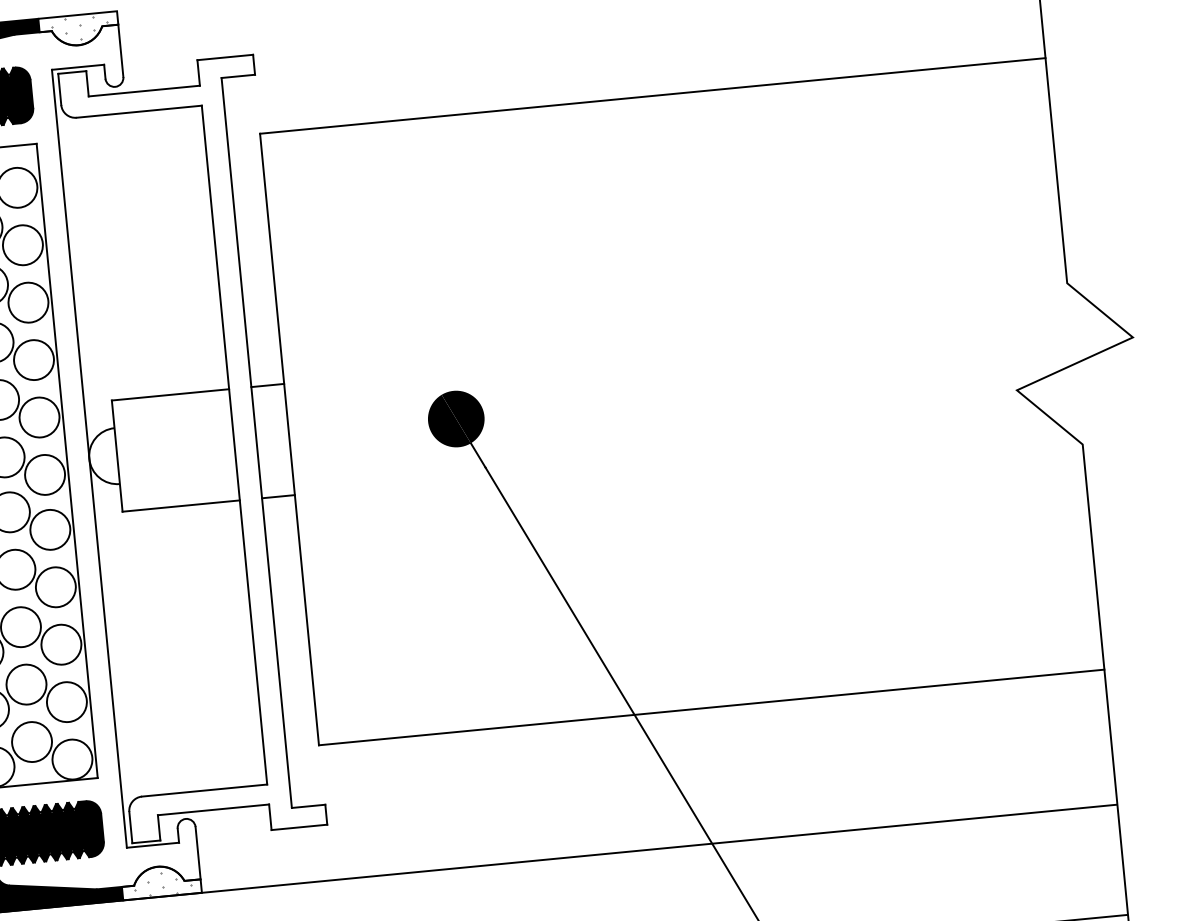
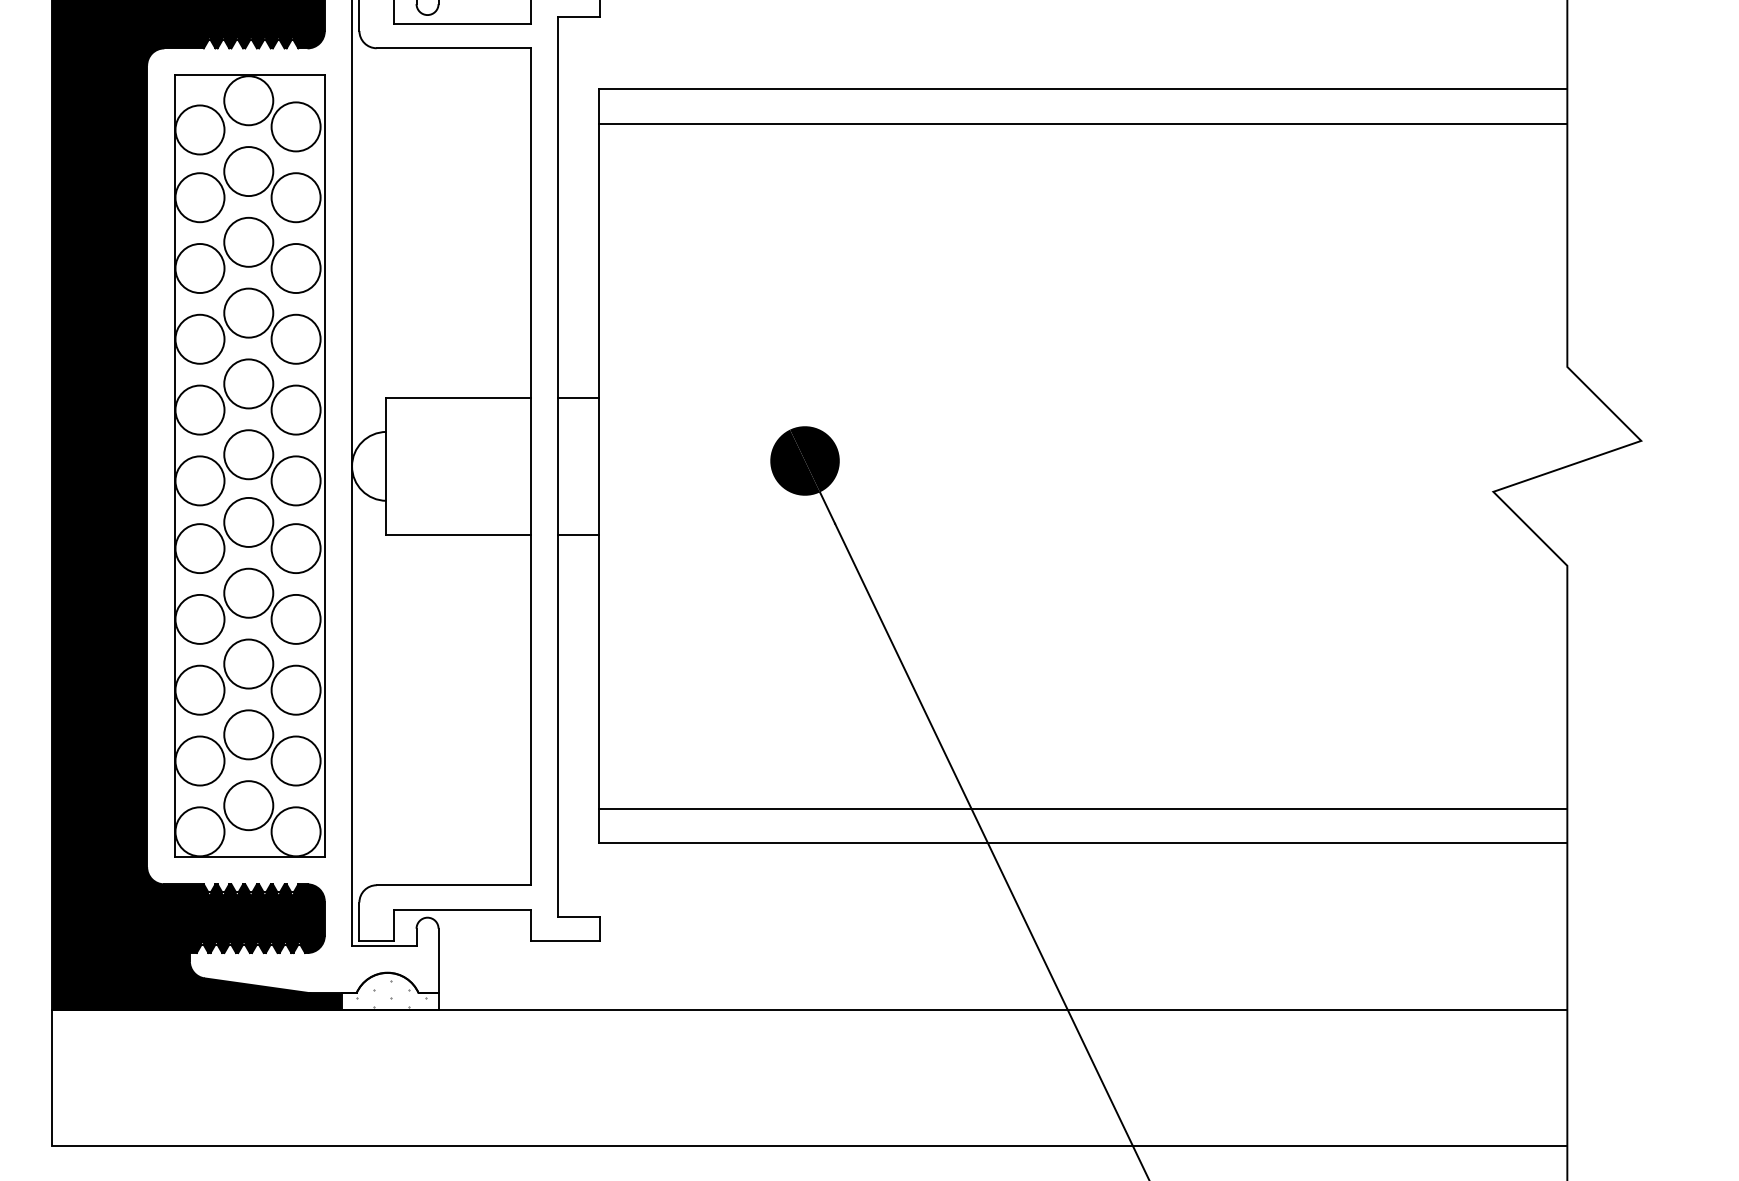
line: (654, 123) -> (1082, 123), added
line: (708, 680) -> (1082, 809), added

